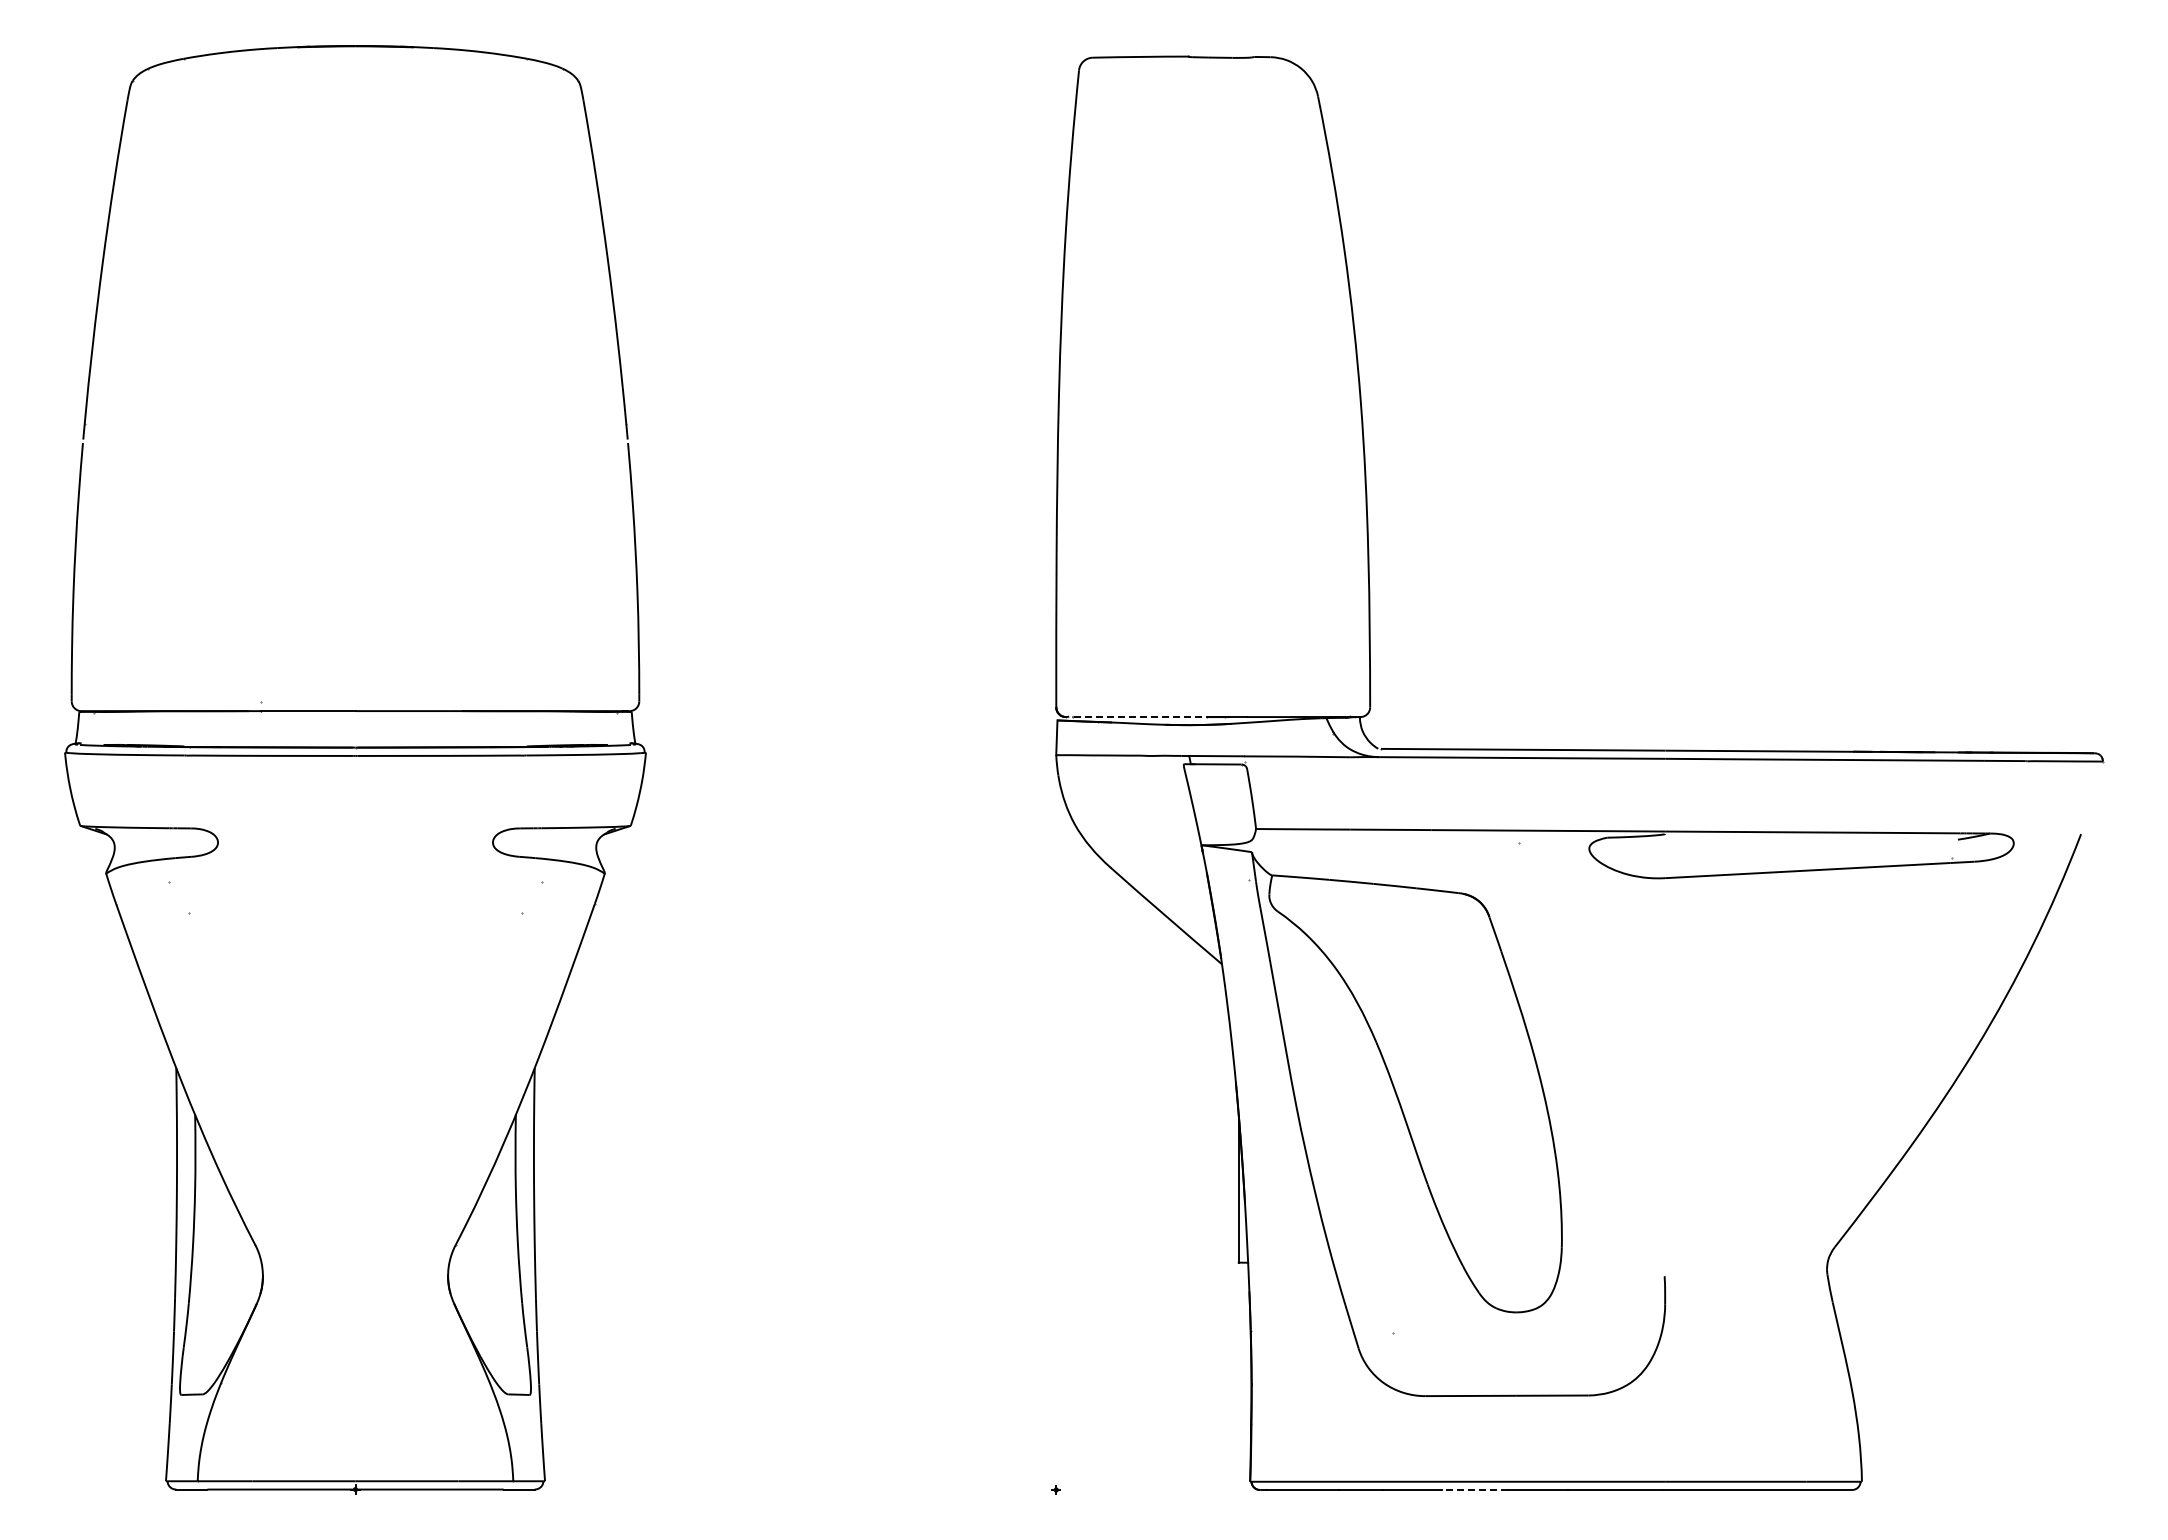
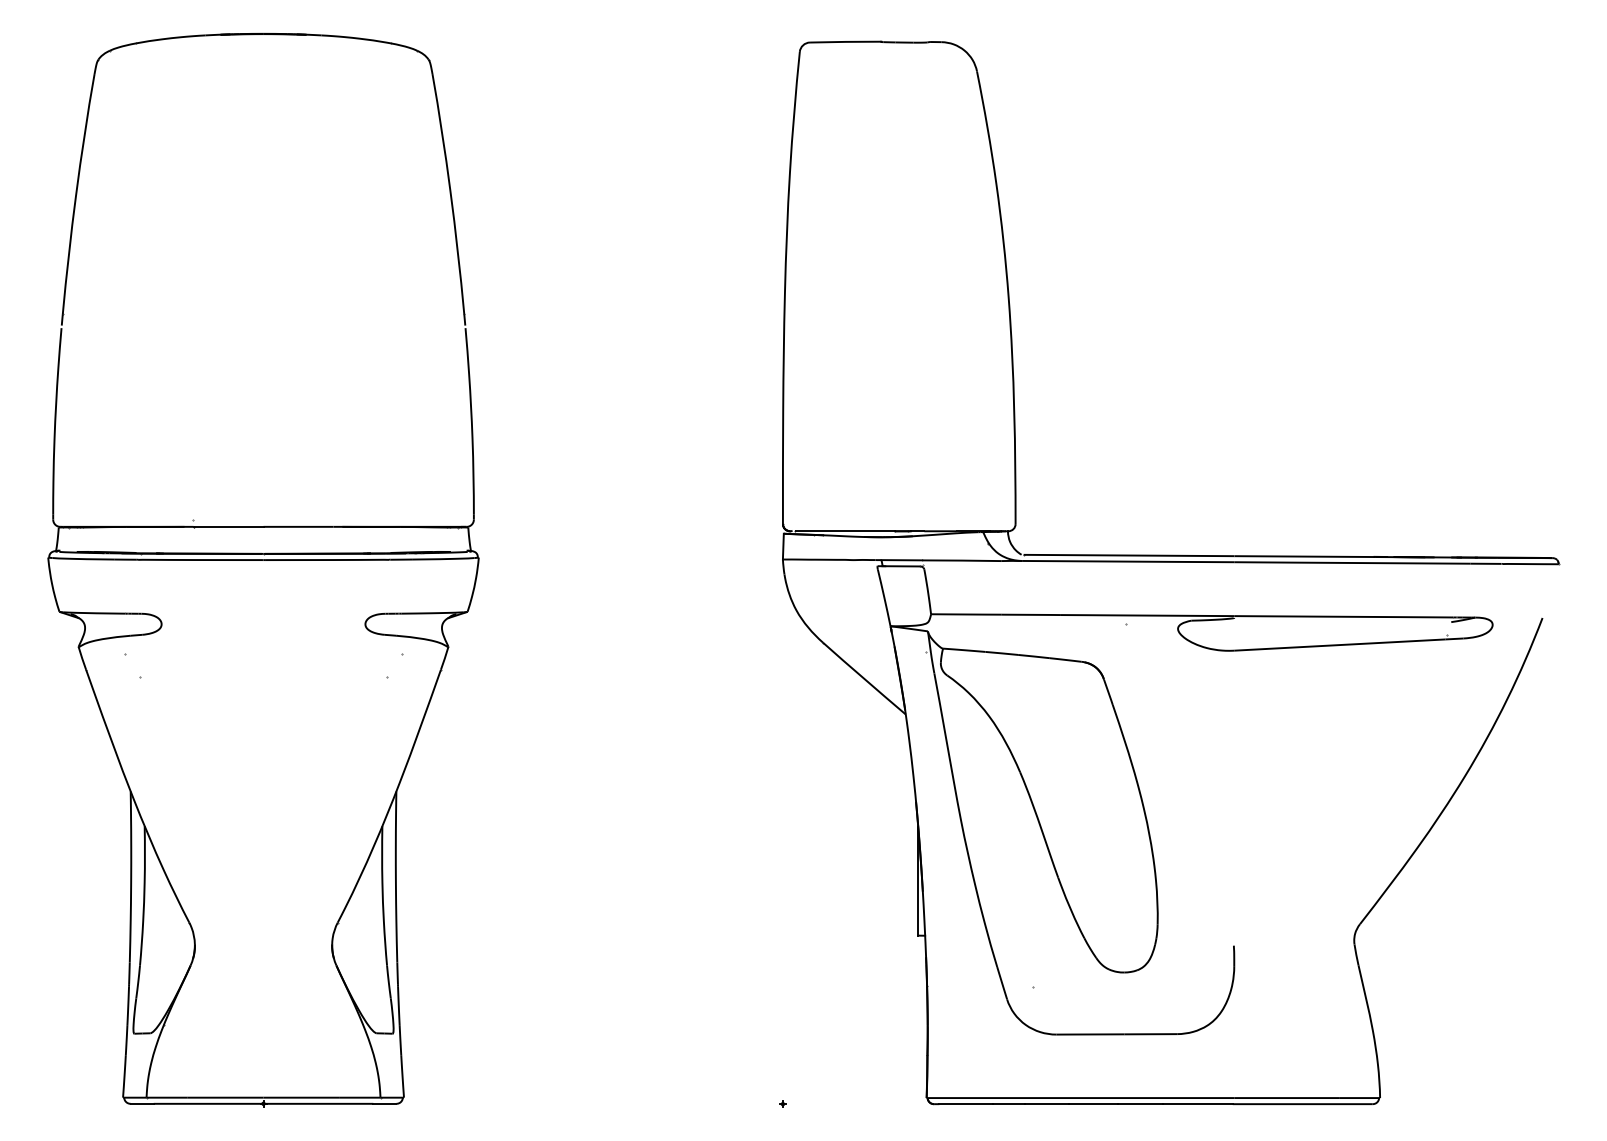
line: (1141, 717) -> (846, 531), dashed -> solid
line: (1475, 1489) -> (1093, 1103), dashed -> solid

